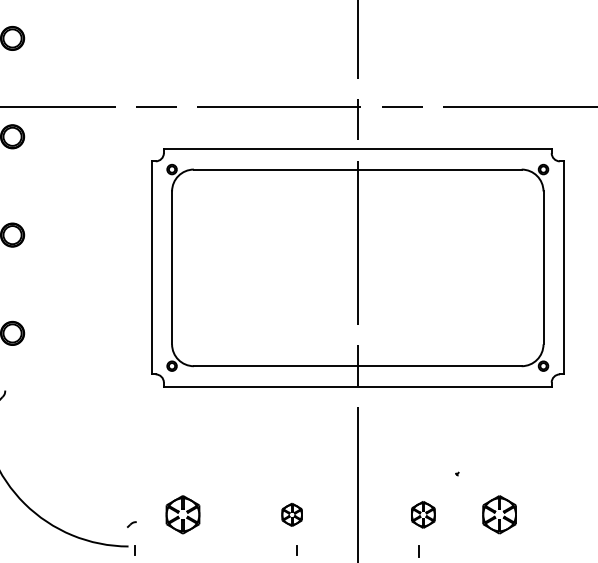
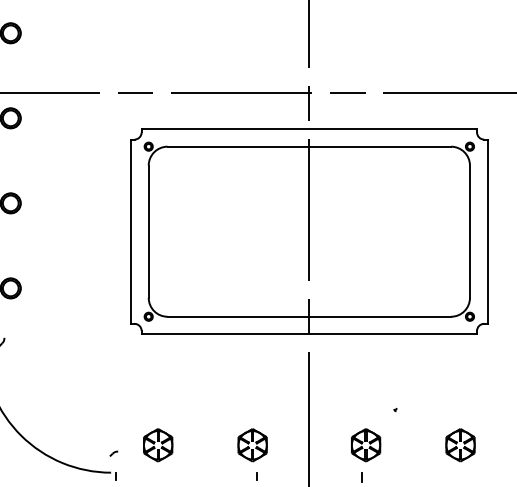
part: (291, 514) -> (252, 445), size x1.67
part: (423, 514) -> (366, 445), size x1.43
part: (499, 514) -> (460, 445), moved

